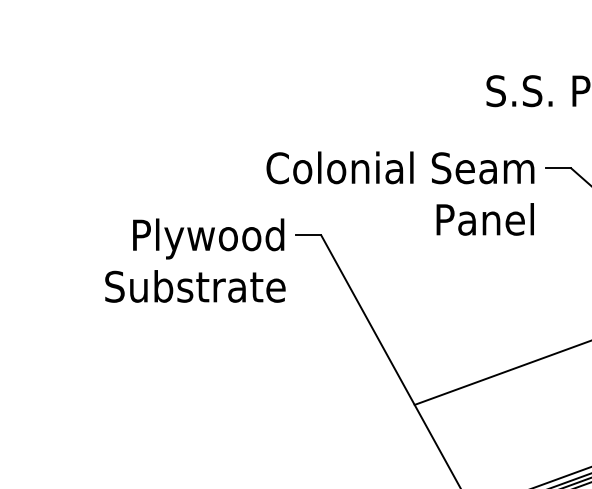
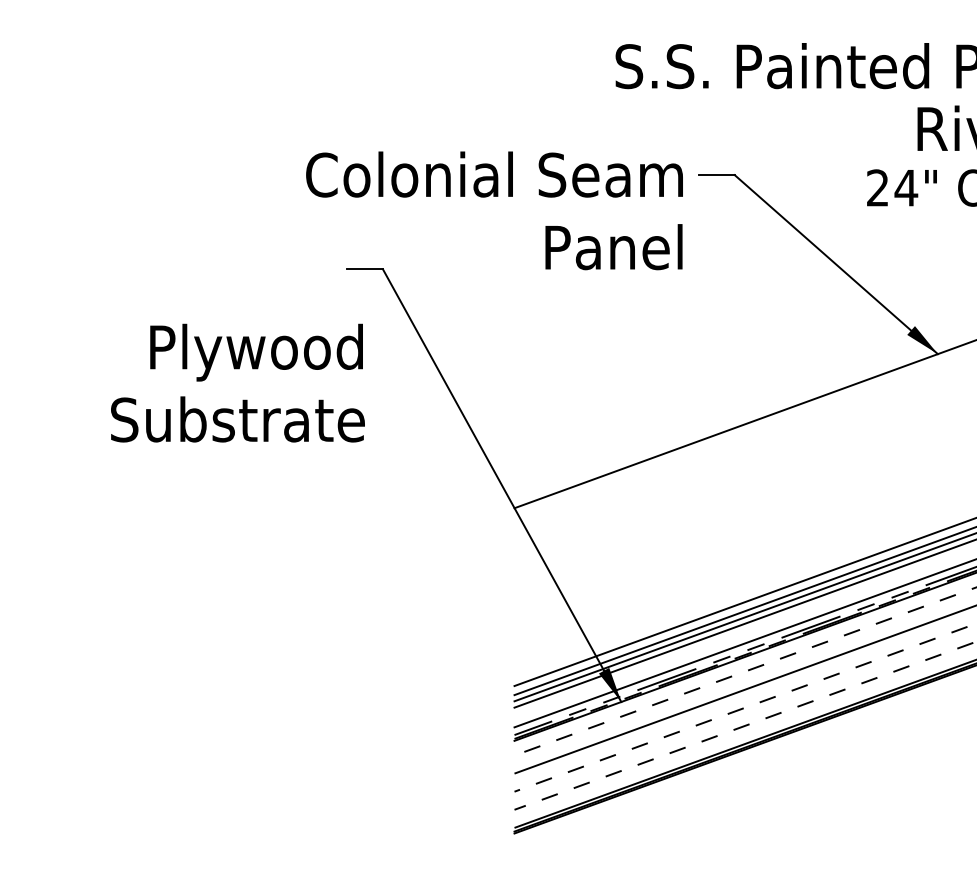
text: (195, 260) -> (237, 382), moved

